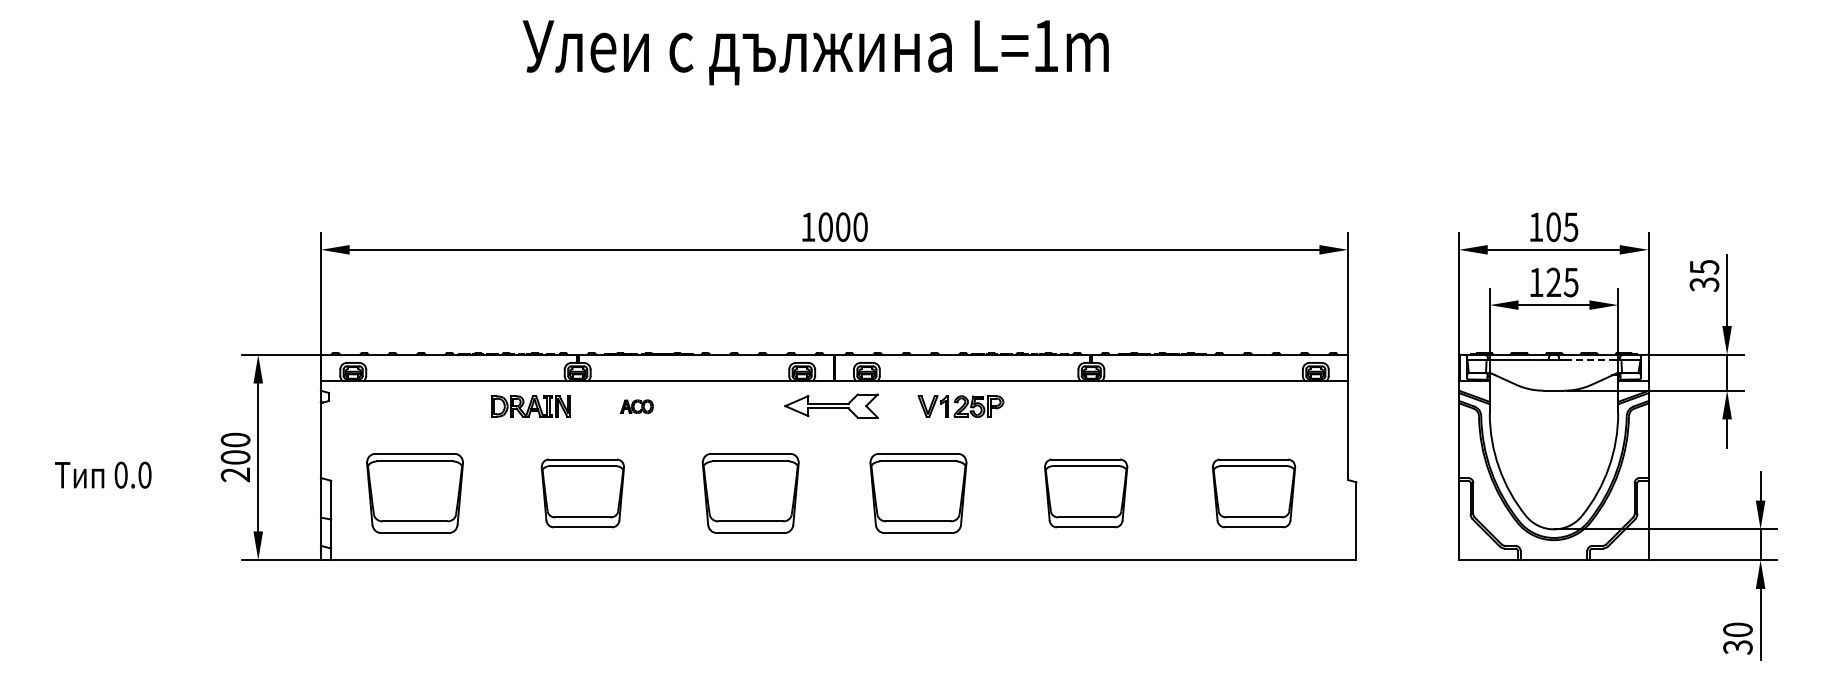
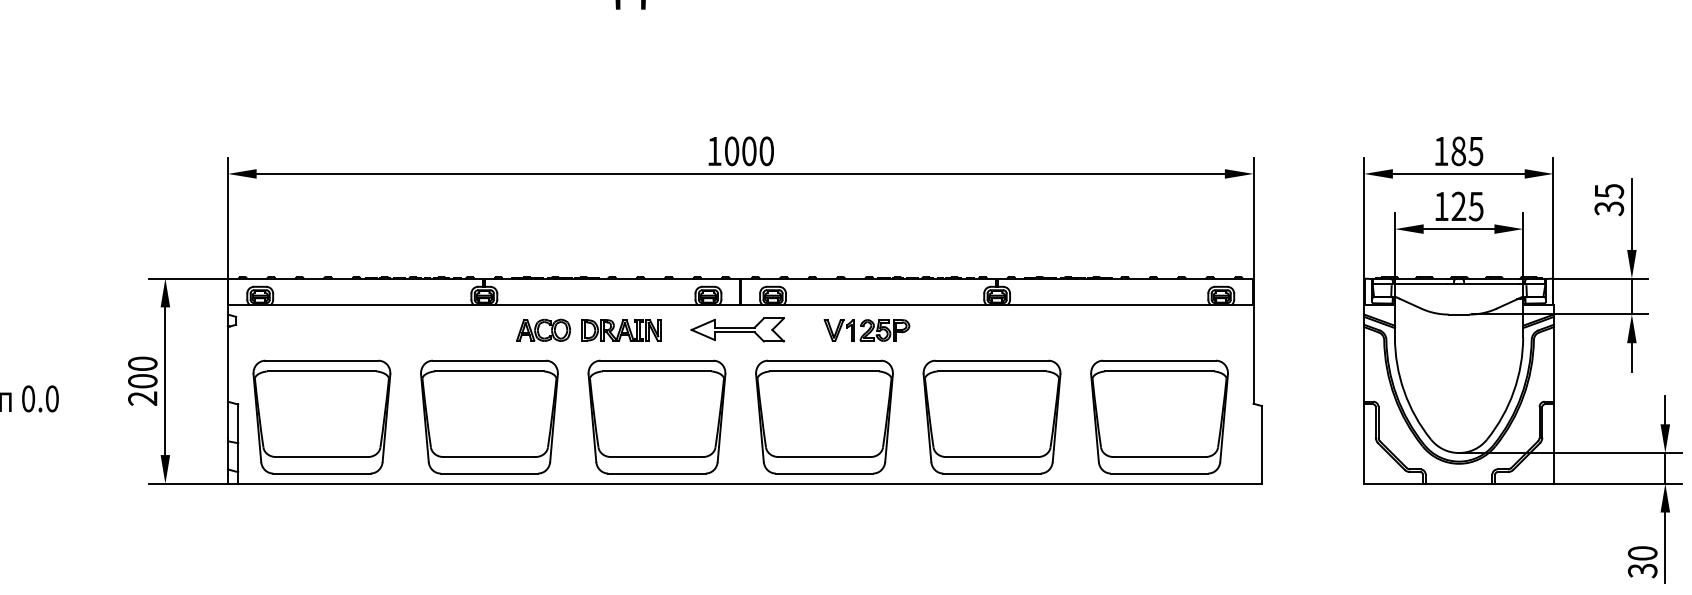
text: (1553, 226) -> (1458, 150), 105 -> 185
line: (1590, 359) -> (1495, 283), dashed -> solid
part: (530, 406) -> (620, 330), moved
part: (636, 406) -> (543, 330), size x1.67
part: (414, 493) -> (321, 417), size x1.43
part: (582, 493) -> (489, 417), size x1.67
part: (750, 493) -> (656, 417), size x1.43
part: (918, 493) -> (824, 417), size x1.43
part: (1085, 493) -> (991, 417), size x1.67
part: (1253, 493) -> (1159, 417), size x1.67

